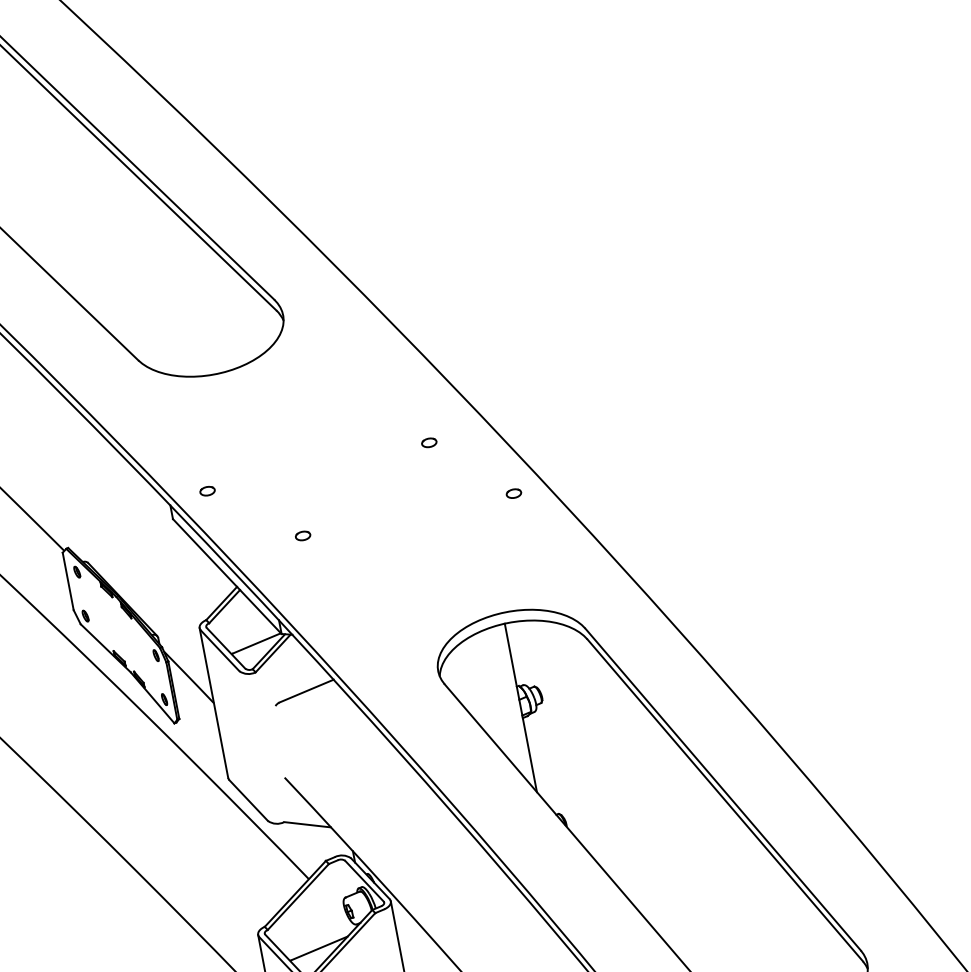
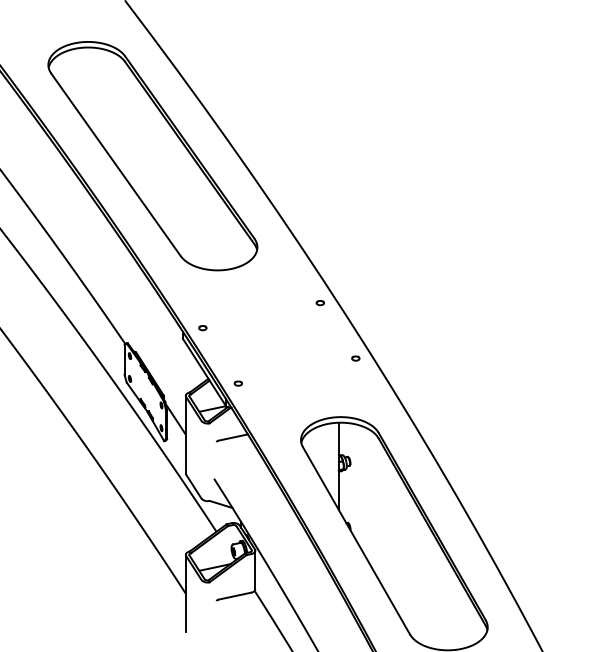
part: (427, 443) -> (319, 303), moved
part: (301, 536) -> (237, 383), moved

